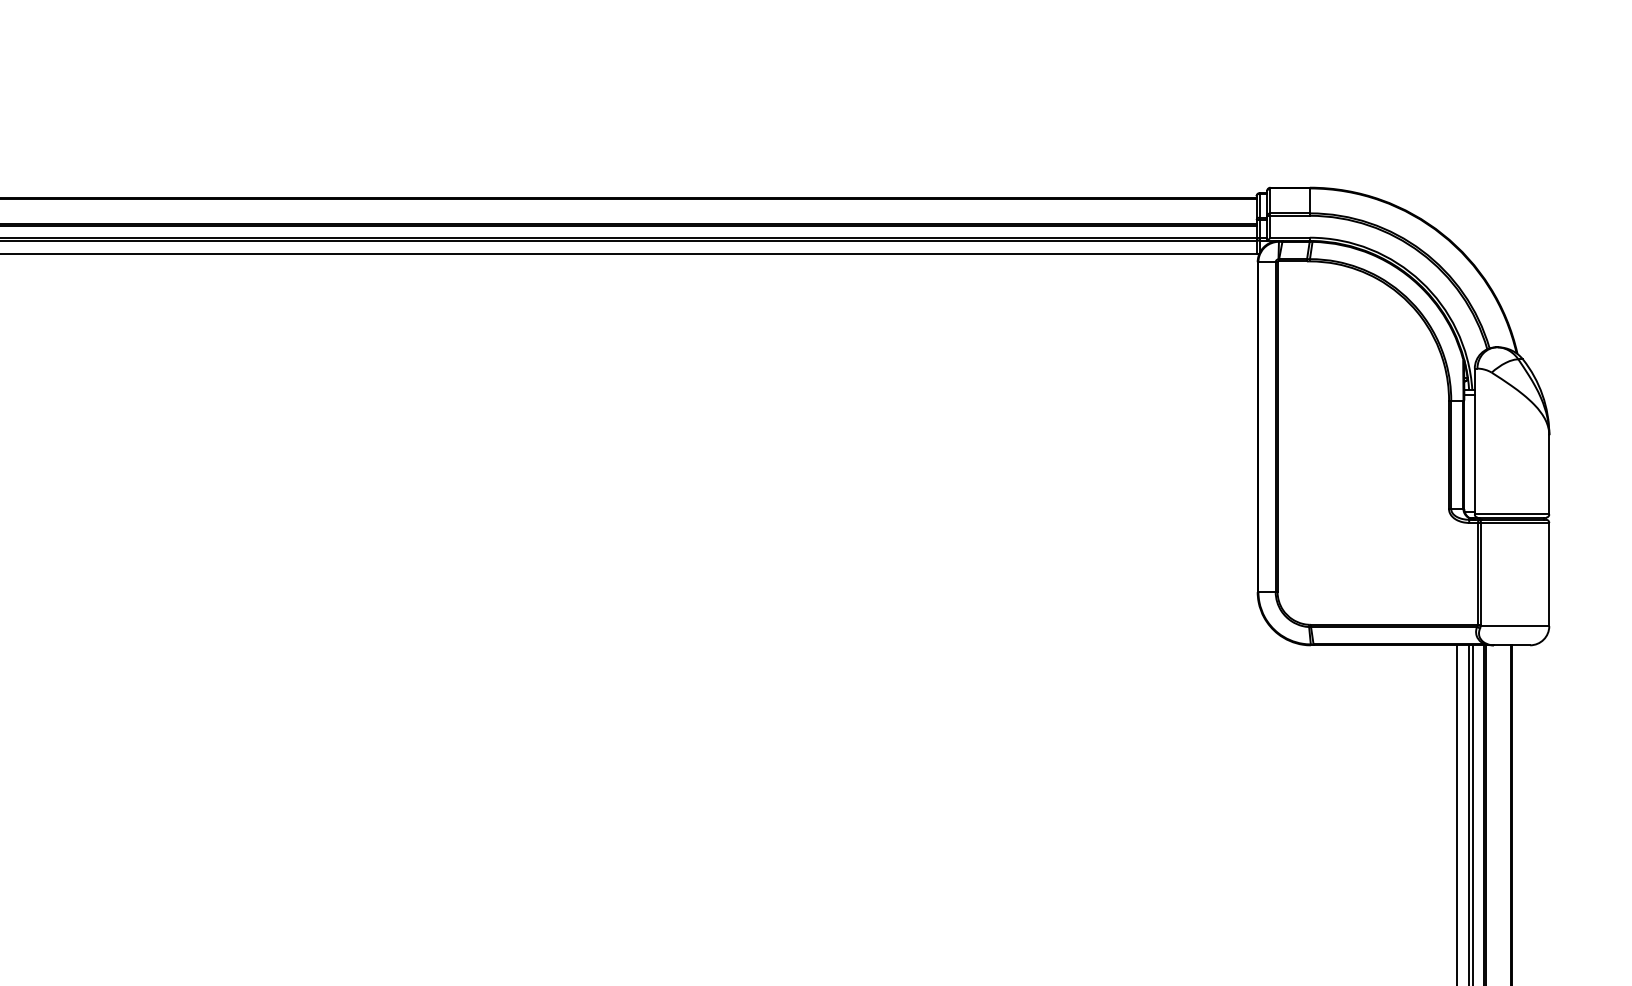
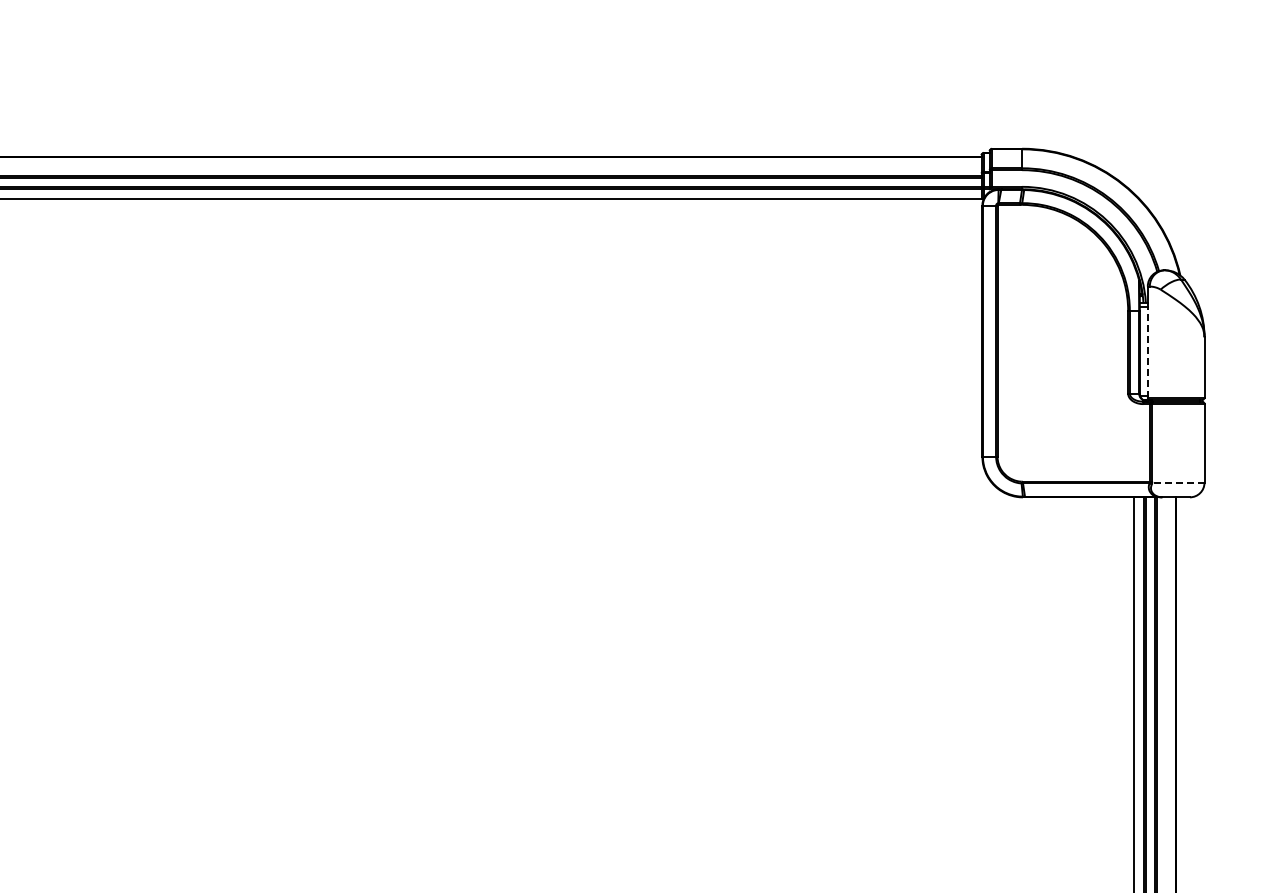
line: (1474, 451) -> (1147, 349), solid -> dashed
line: (1513, 625) -> (1177, 482), solid -> dashed

